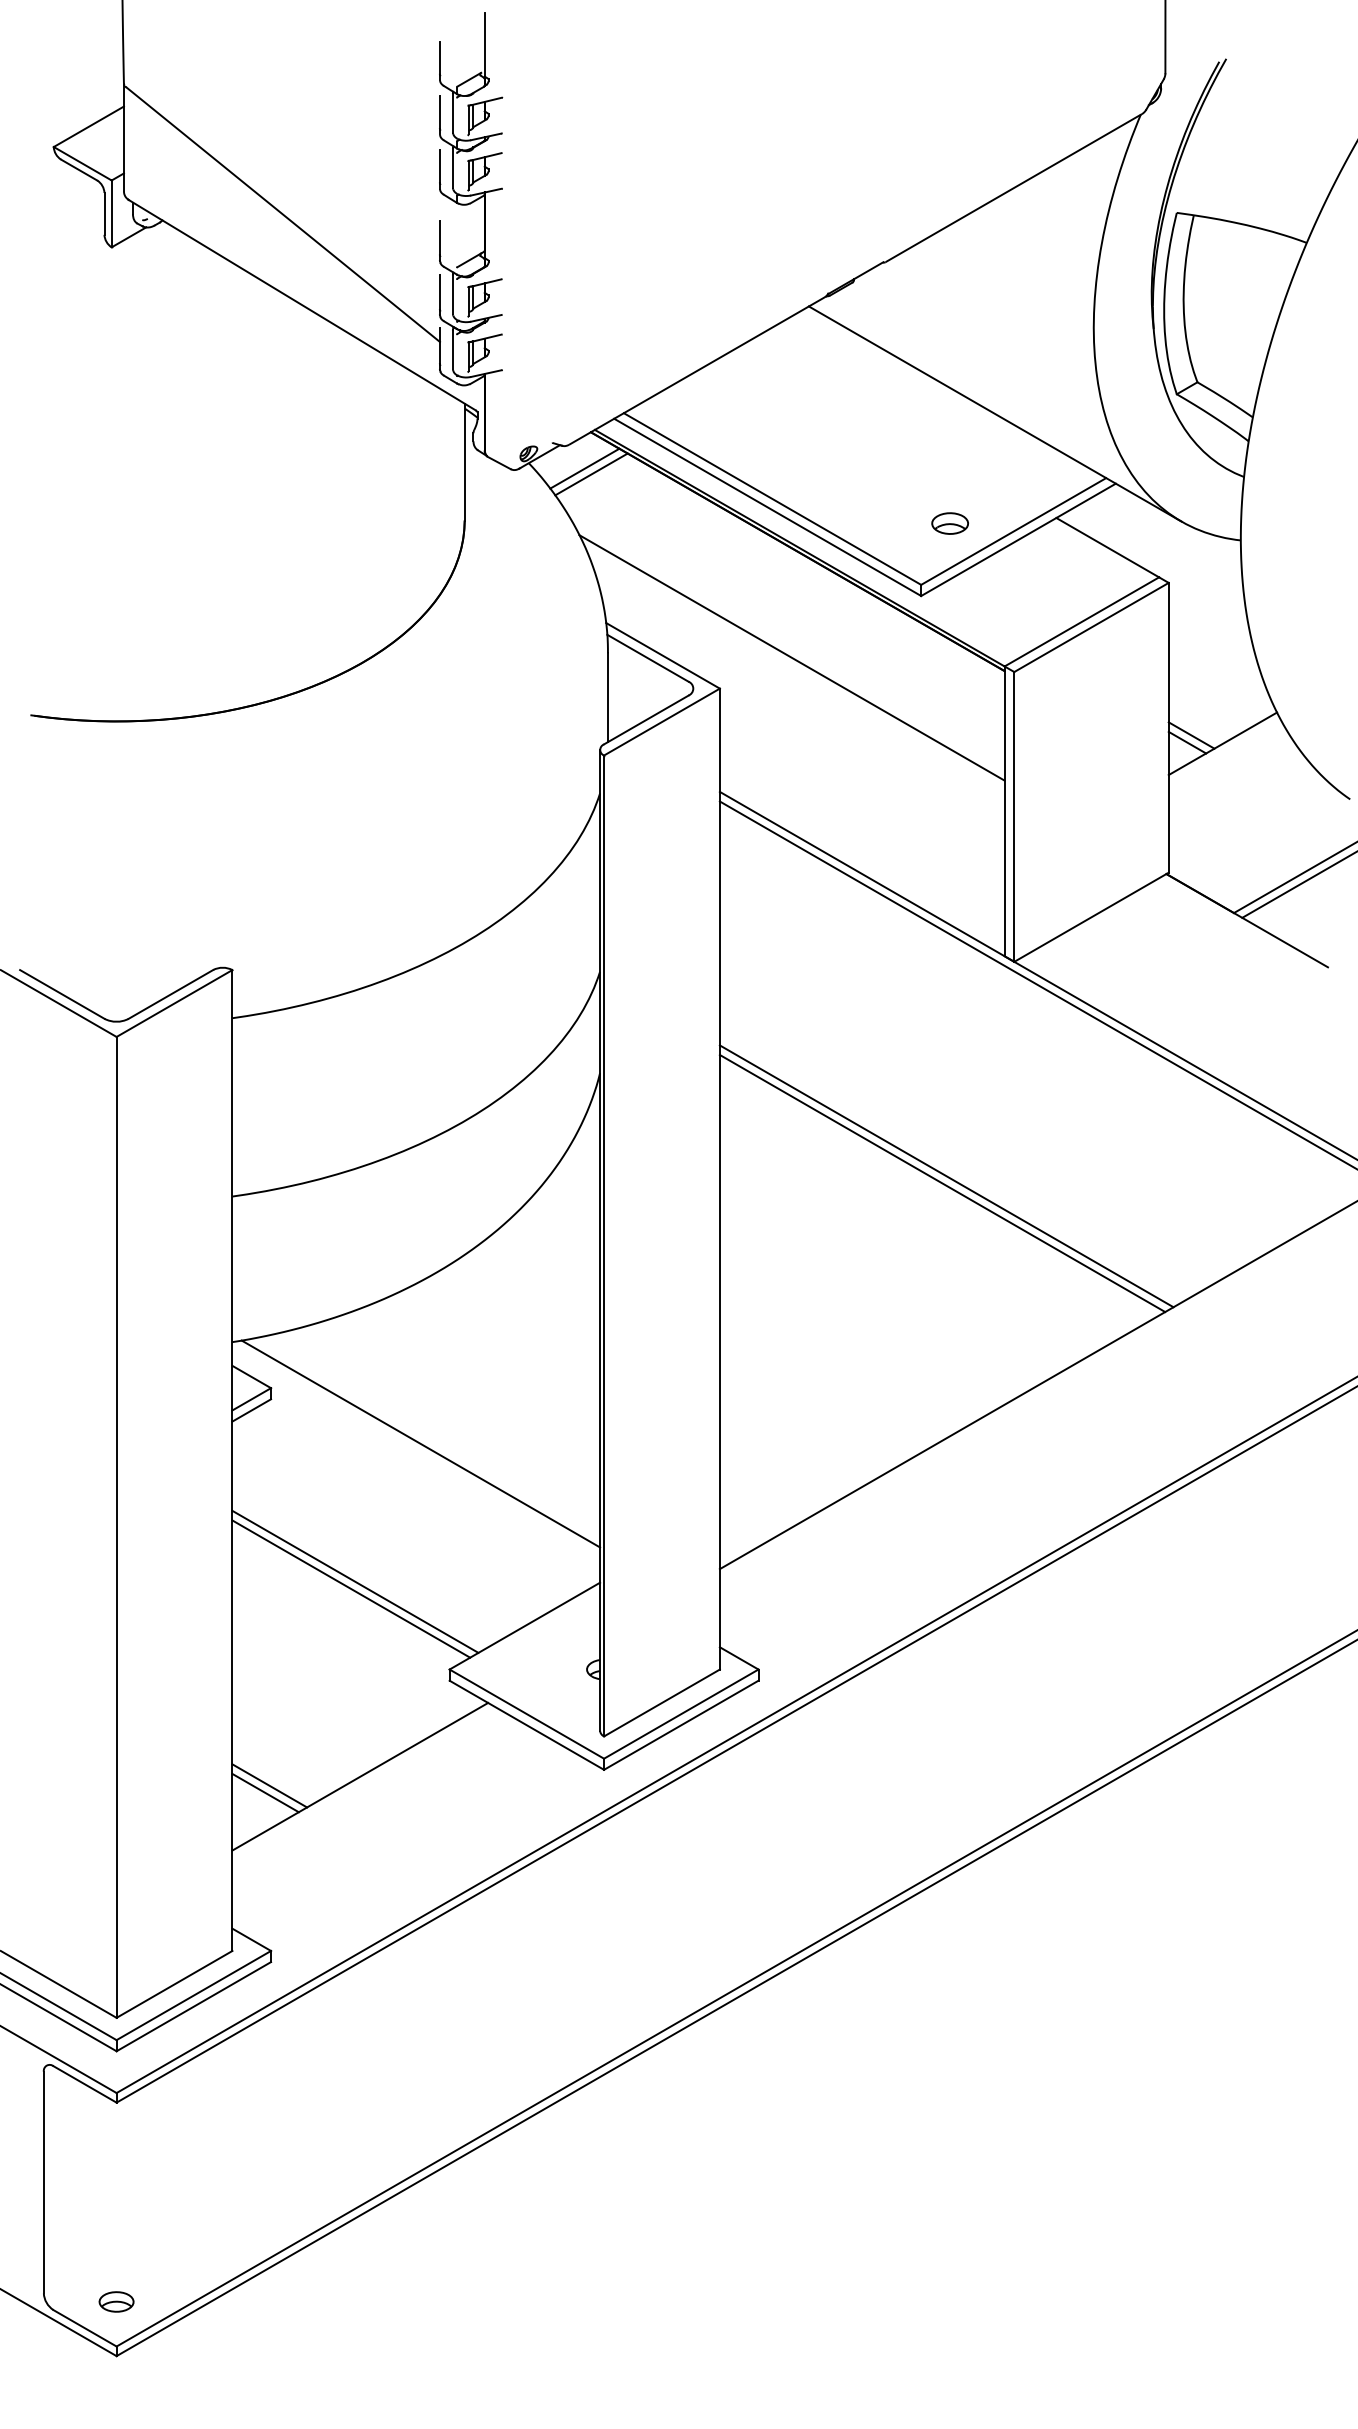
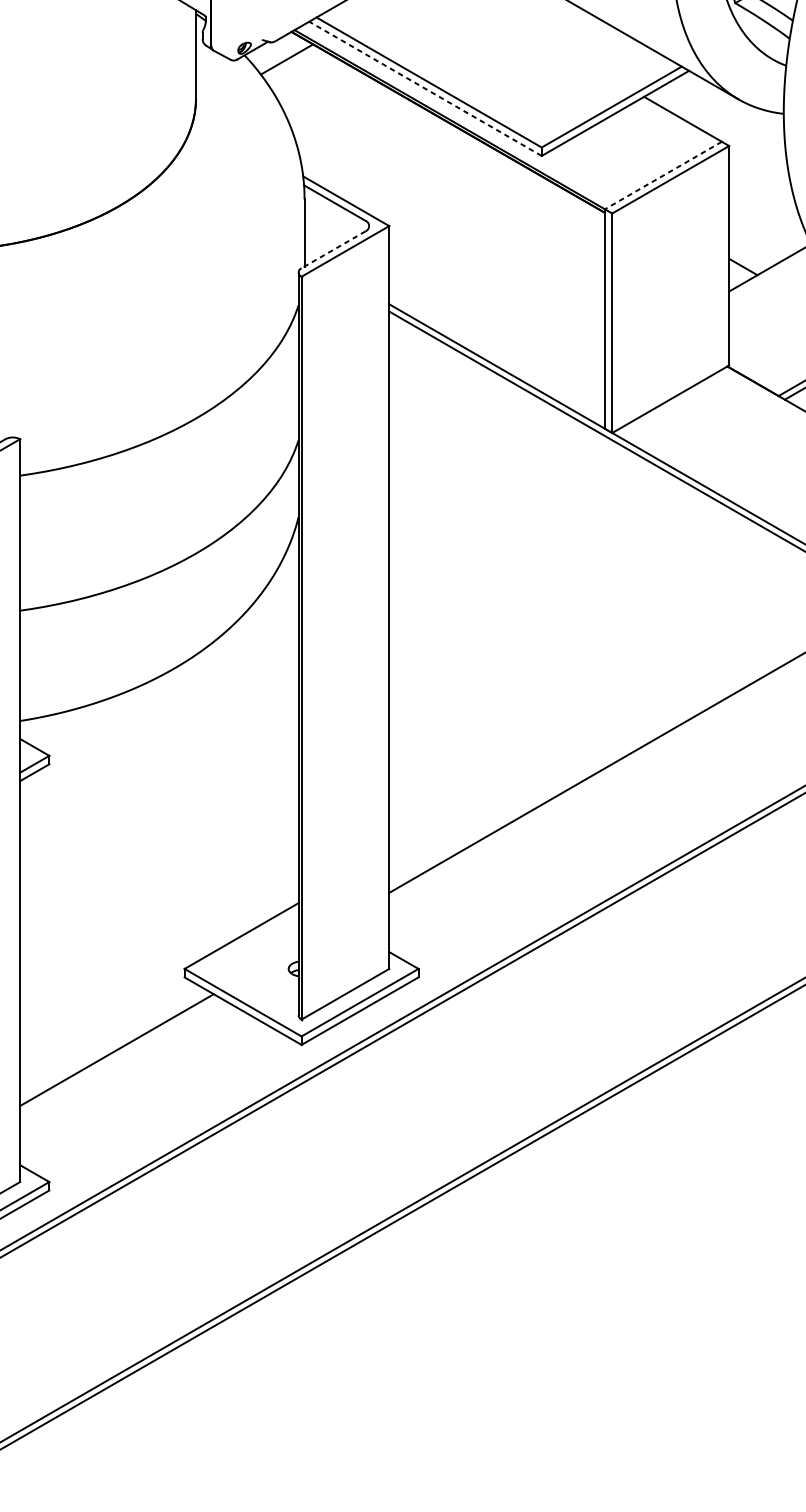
line: (591, 474) -> (292, 63), removed
line: (767, 507) -> (425, 88), solid -> dashed
part: (949, 523) -> (563, 101), removed
line: (1081, 622) -> (663, 176), solid -> dashed
line: (791, 657) -> (443, 202), removed
line: (646, 720) -> (333, 250), solid -> dashed
line: (1191, 735) -> (746, 261), removed
line: (946, 1176) -> (560, 595), removed
line: (942, 1183) -> (557, 600), removed
line: (420, 1443) -> (162, 797), removed
line: (355, 1581) -> (113, 902), removed
line: (351, 1588) -> (110, 907), removed
line: (269, 1785) -> (48, 1056), removed
line: (265, 1792) -> (45, 1062), removed

